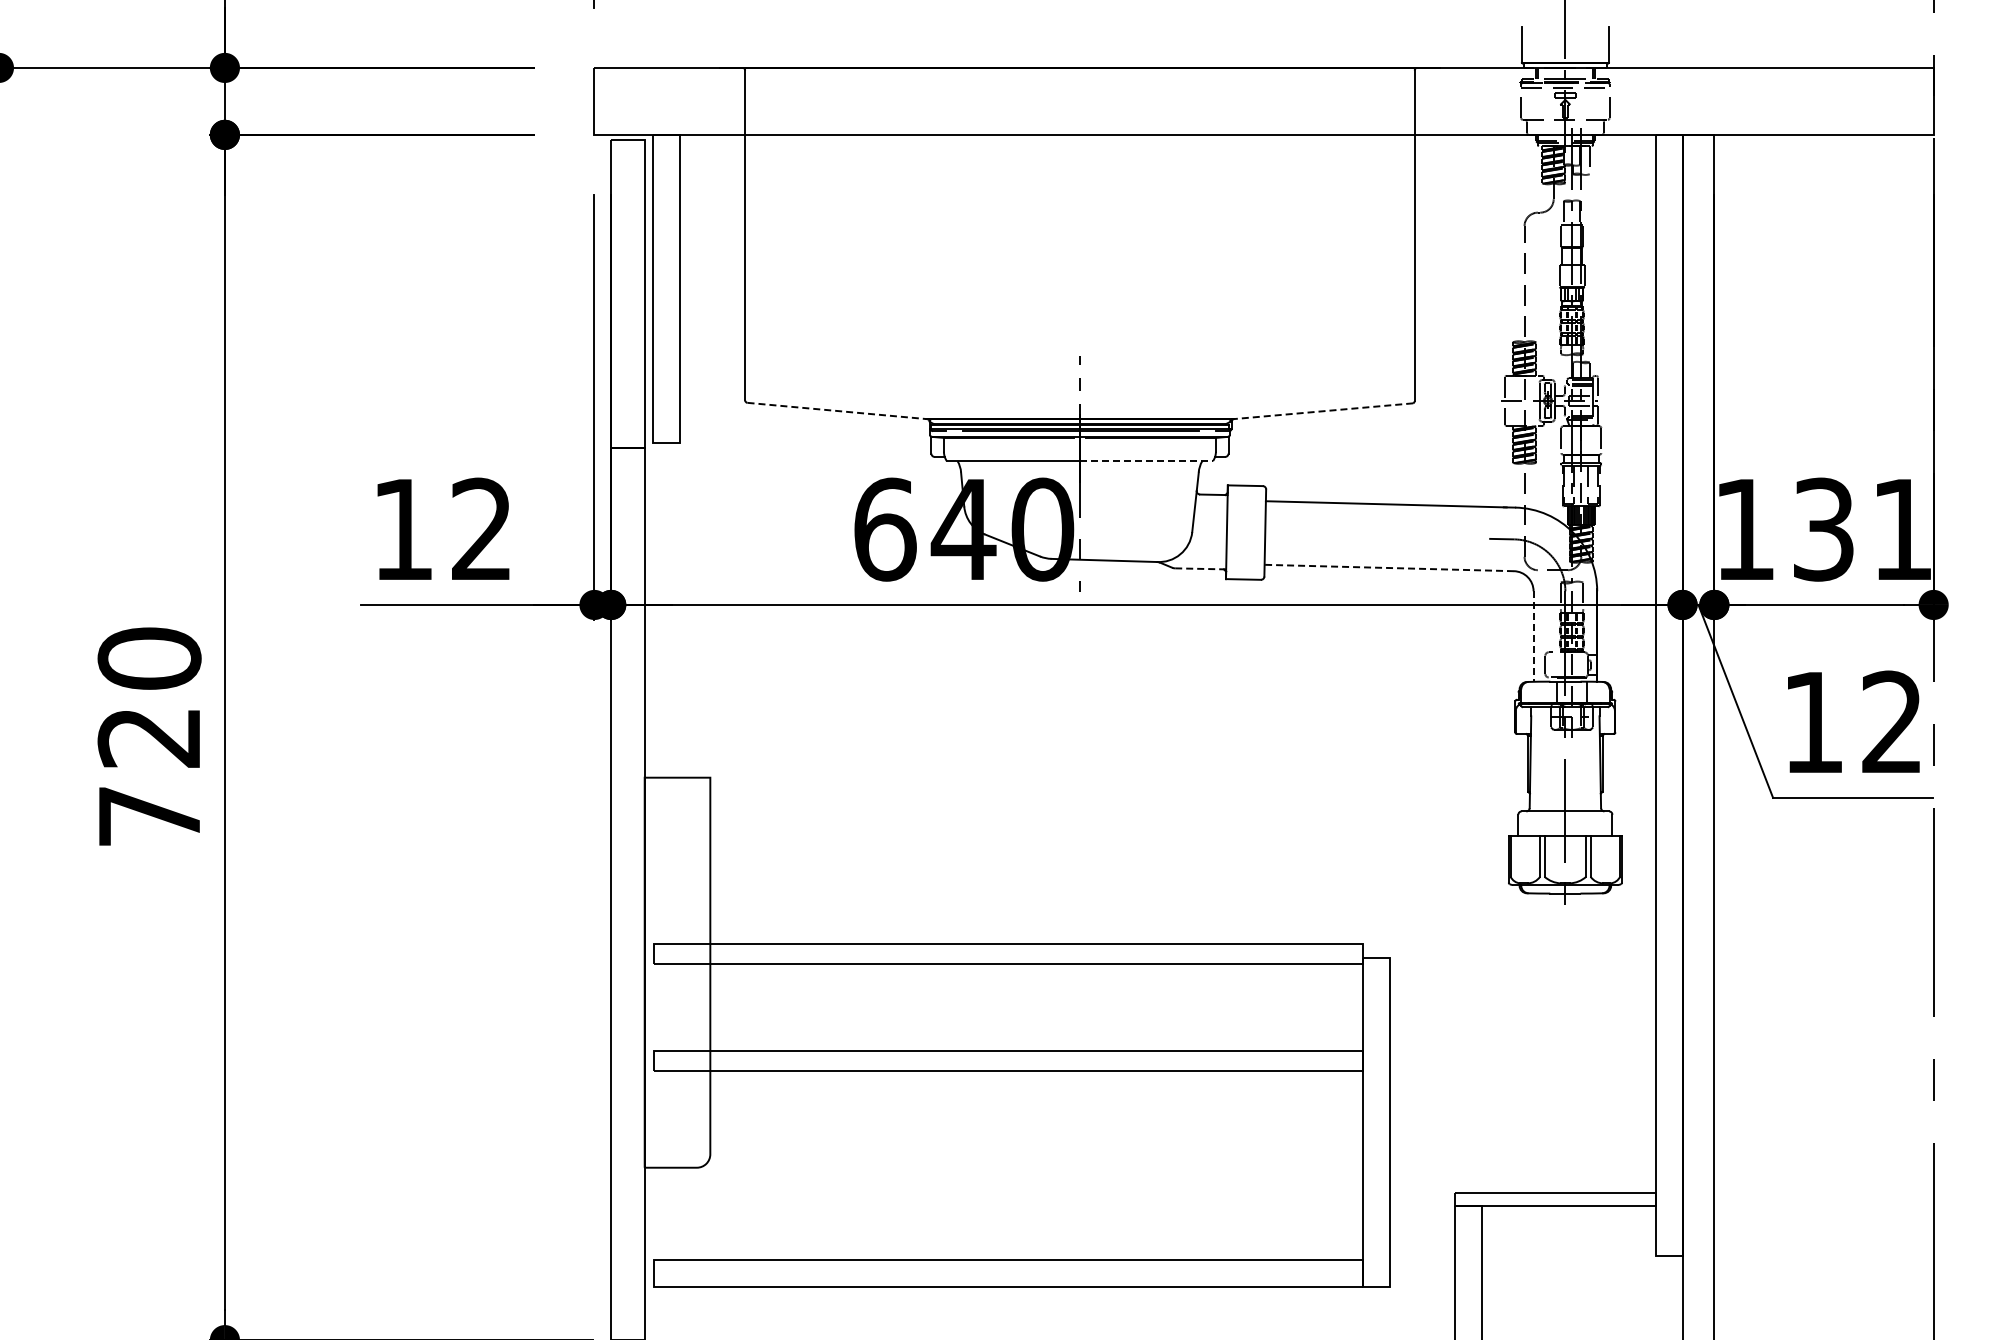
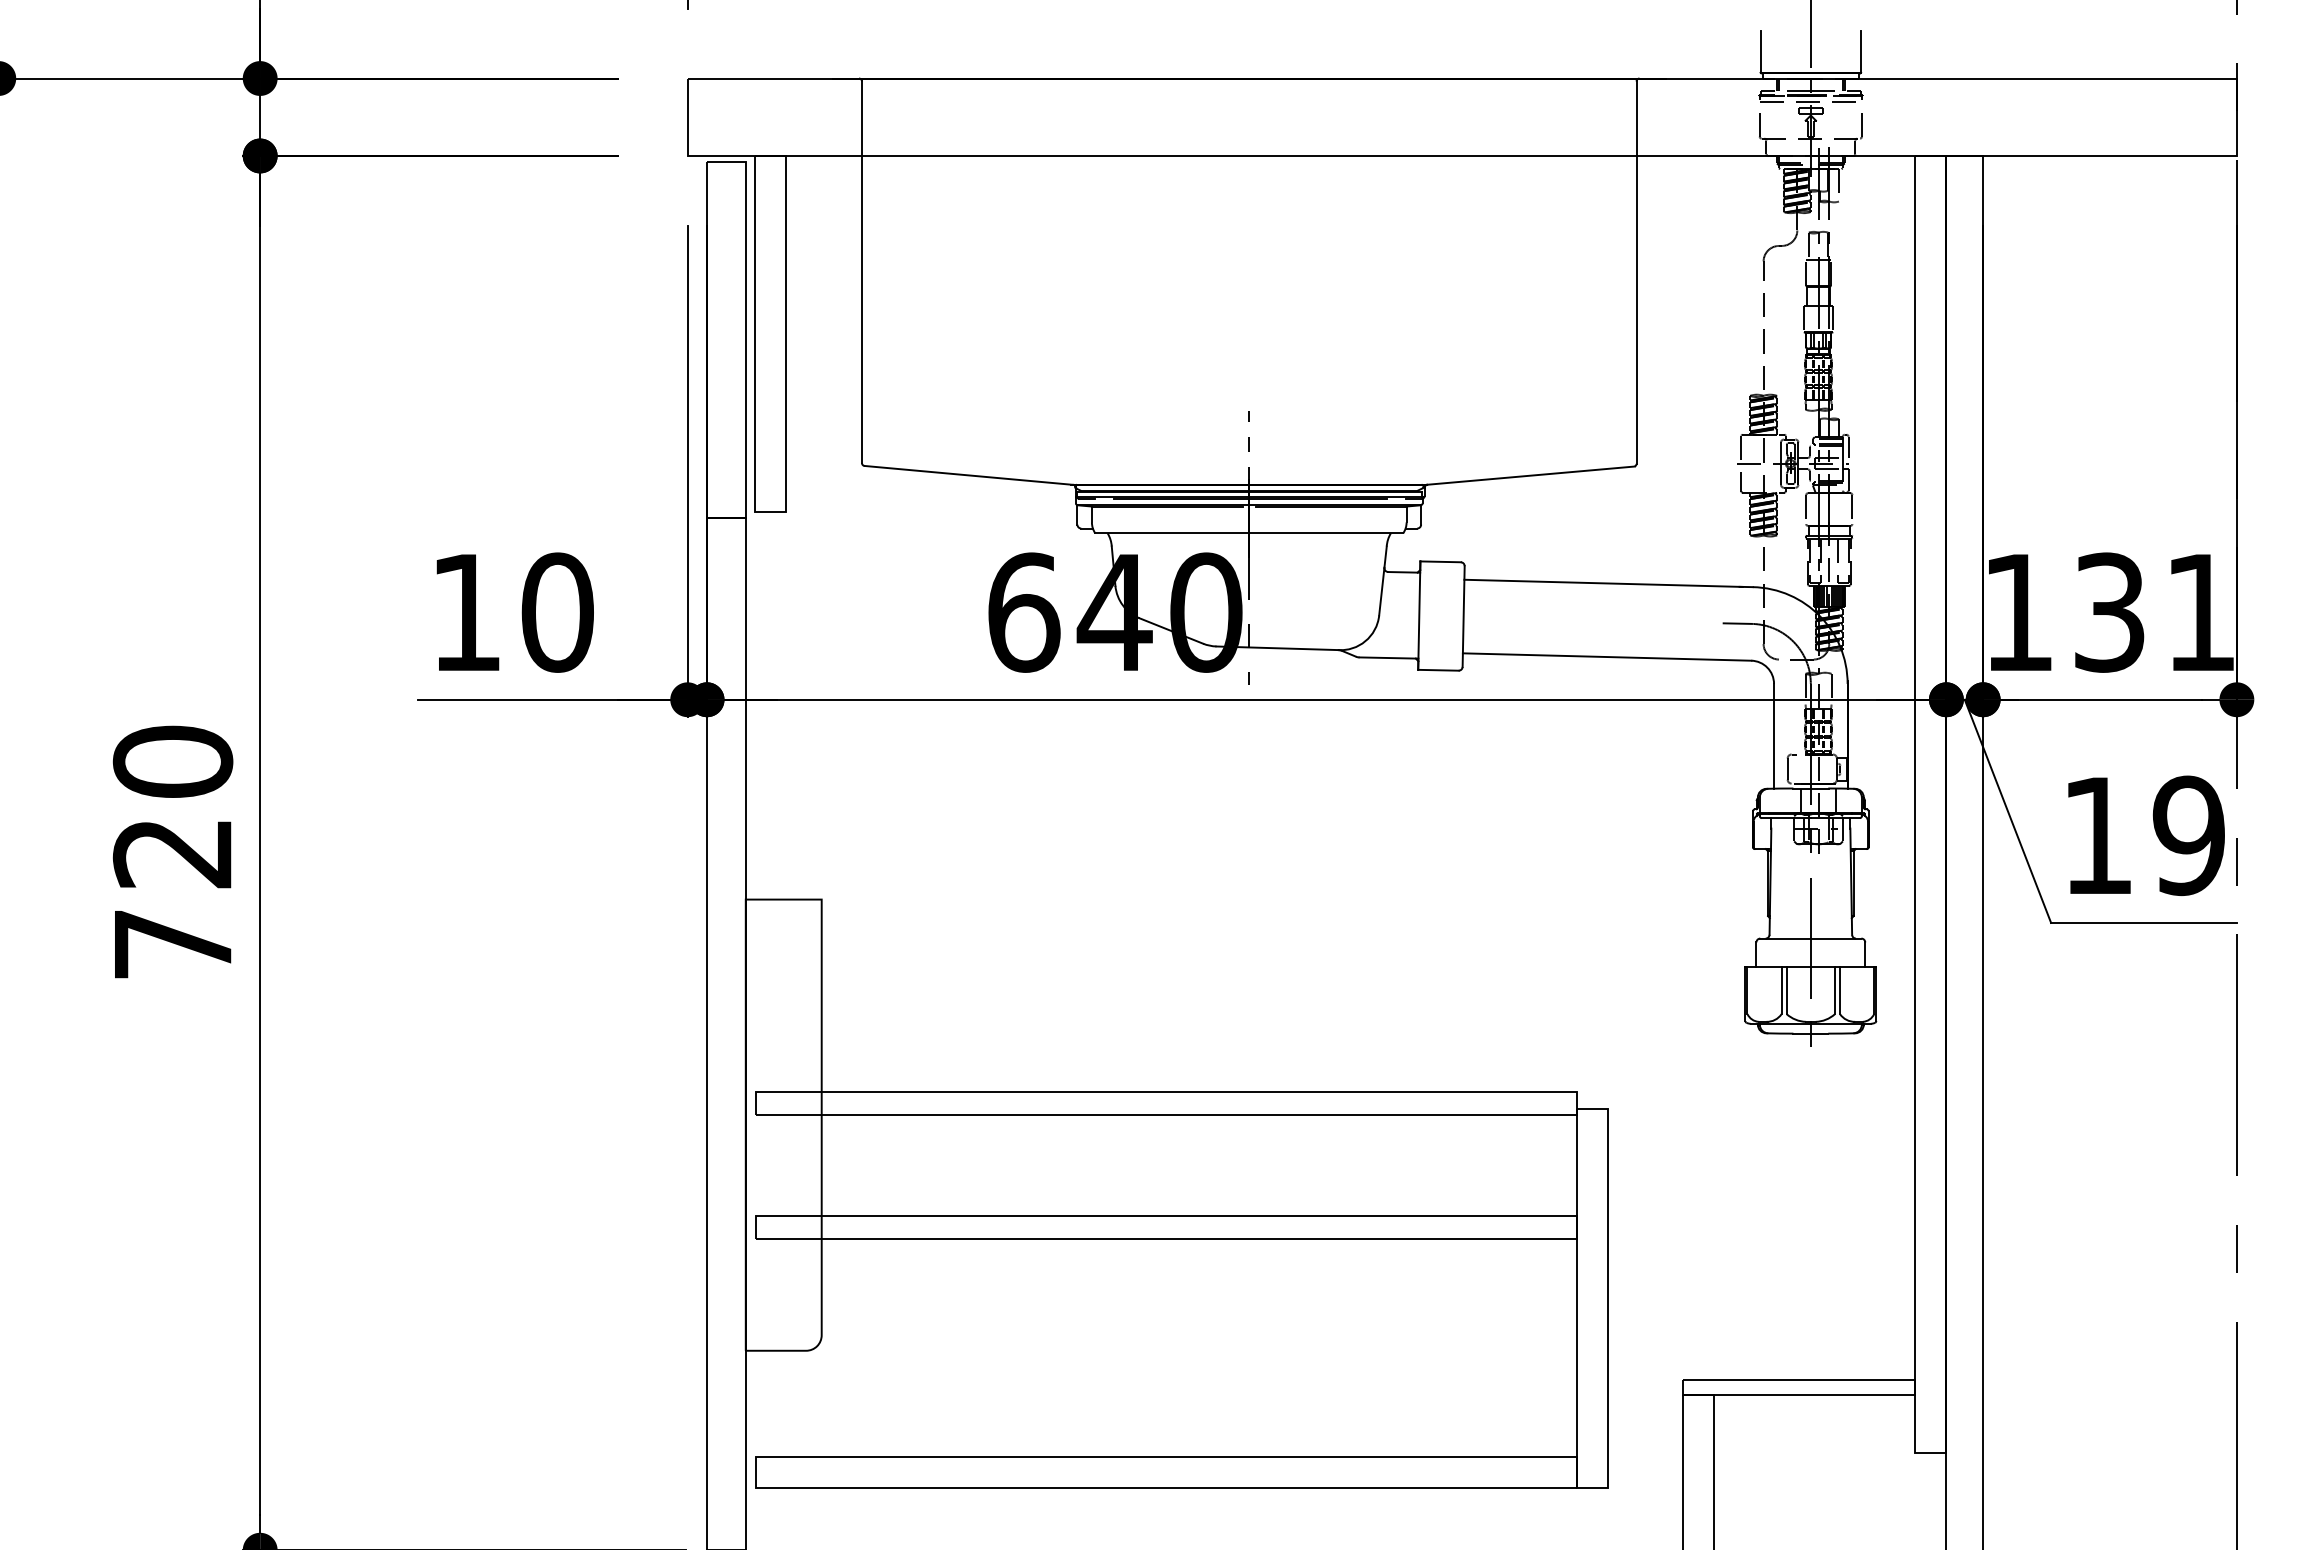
line: (837, 411) -> (968, 475), dashed -> solid
line: (1322, 411) -> (1529, 475), dashed -> solid
line: (1146, 461) -> (1326, 533), dashed -> solid
text: (482, 529) -> (558, 612), 12 -> 10
line: (1200, 568) -> (1388, 657), dashed -> solid
line: (1389, 568) -> (1607, 657), dashed -> solid
line: (1533, 637) -> (1773, 737), dashed -> solid
text: (1892, 722) -> (2189, 835), 12 -> 19

